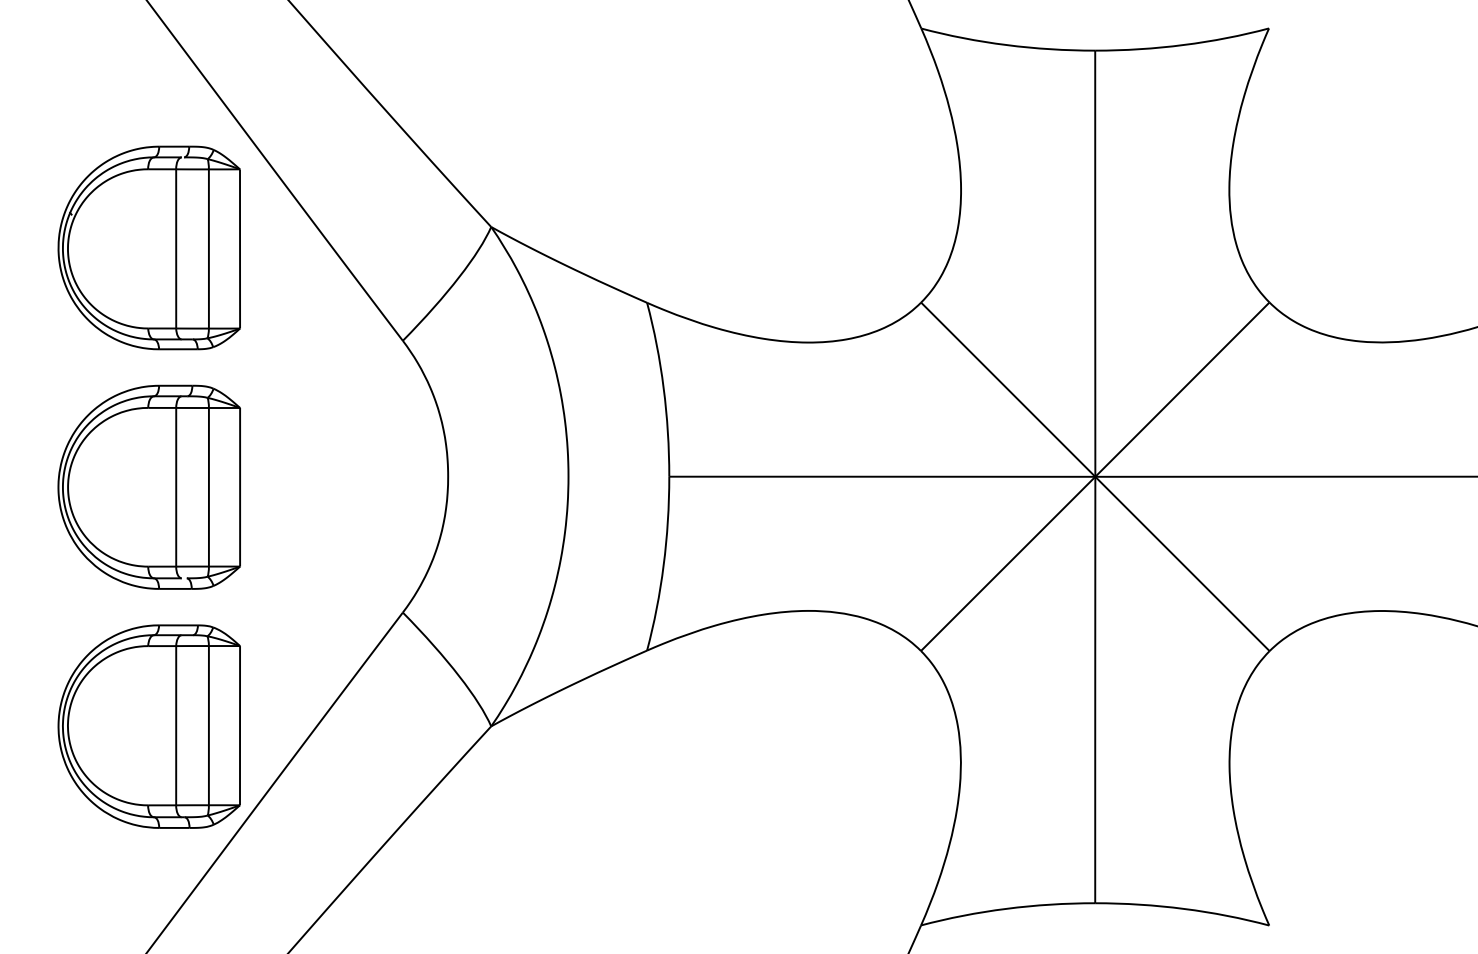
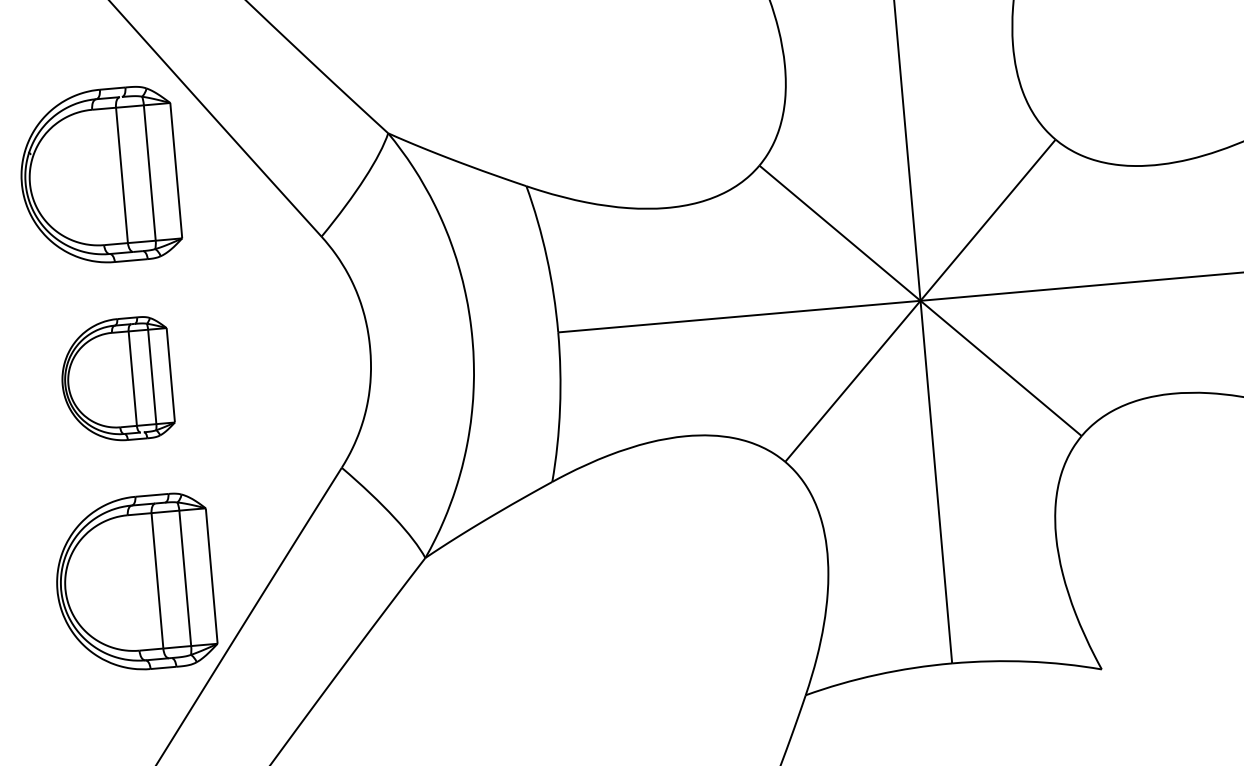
part: (148, 486) -> (116, 379), size x0.7

